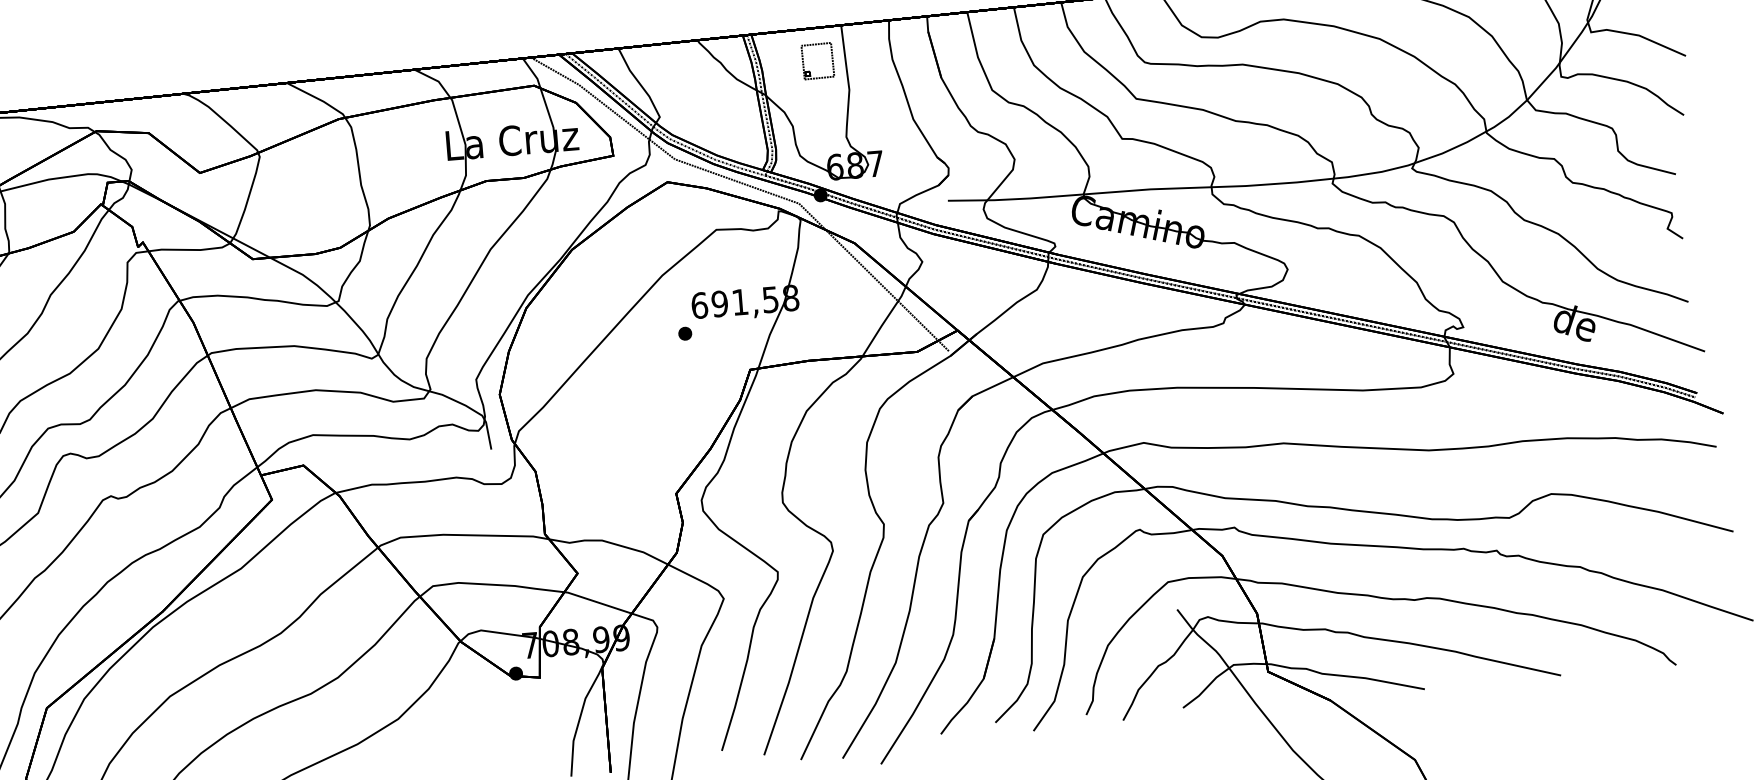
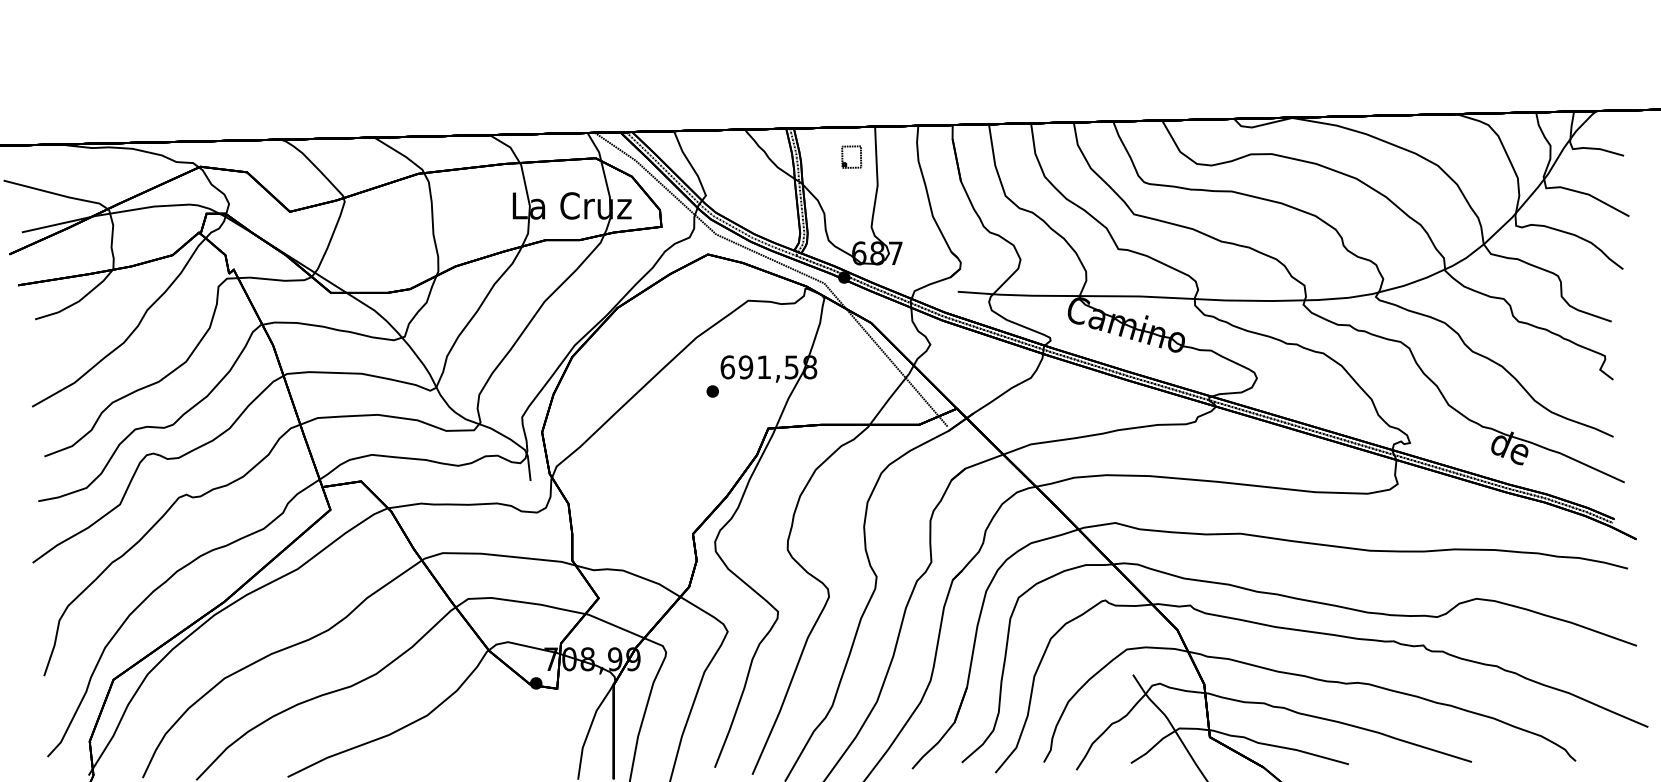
part: (817, 60) -> (851, 156), size x0.7

